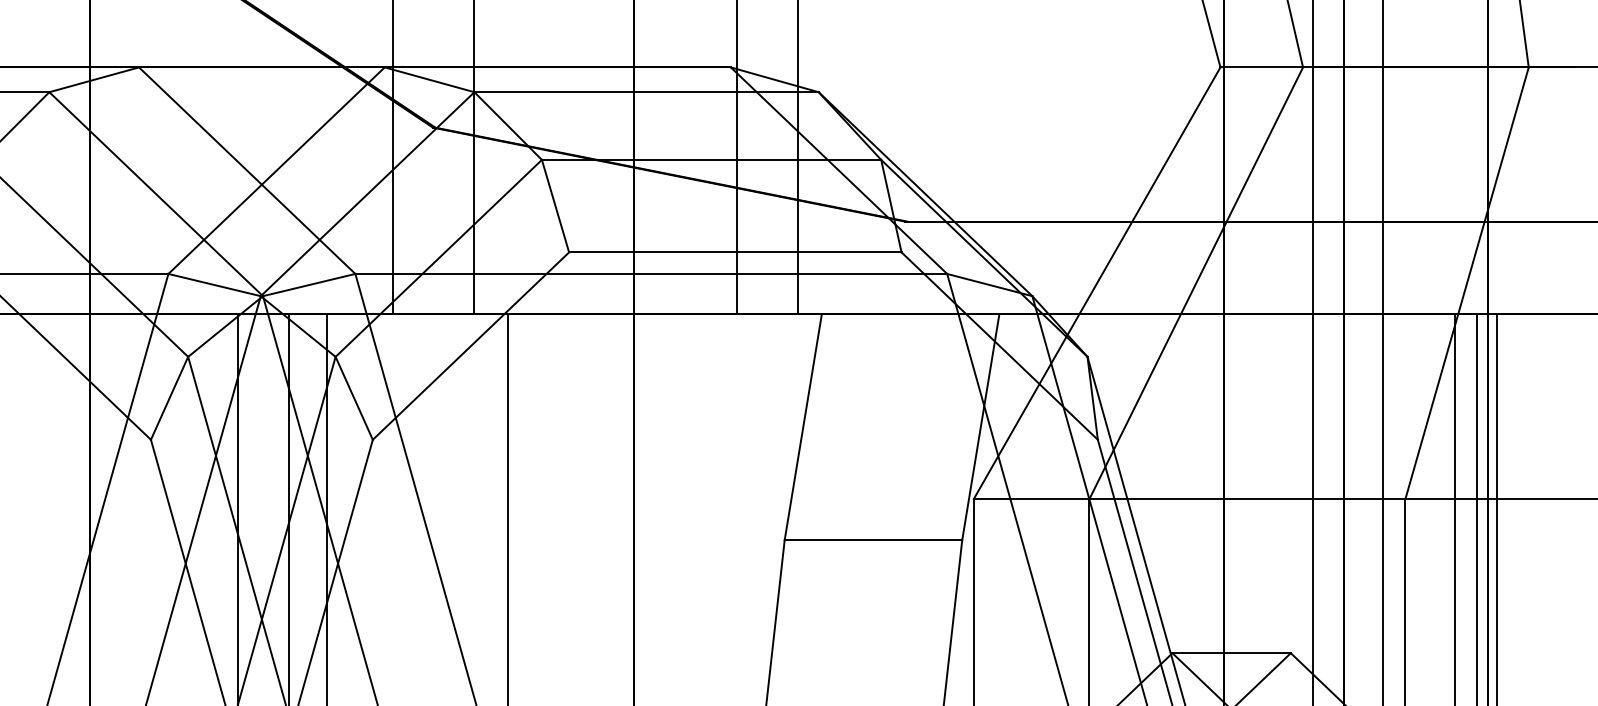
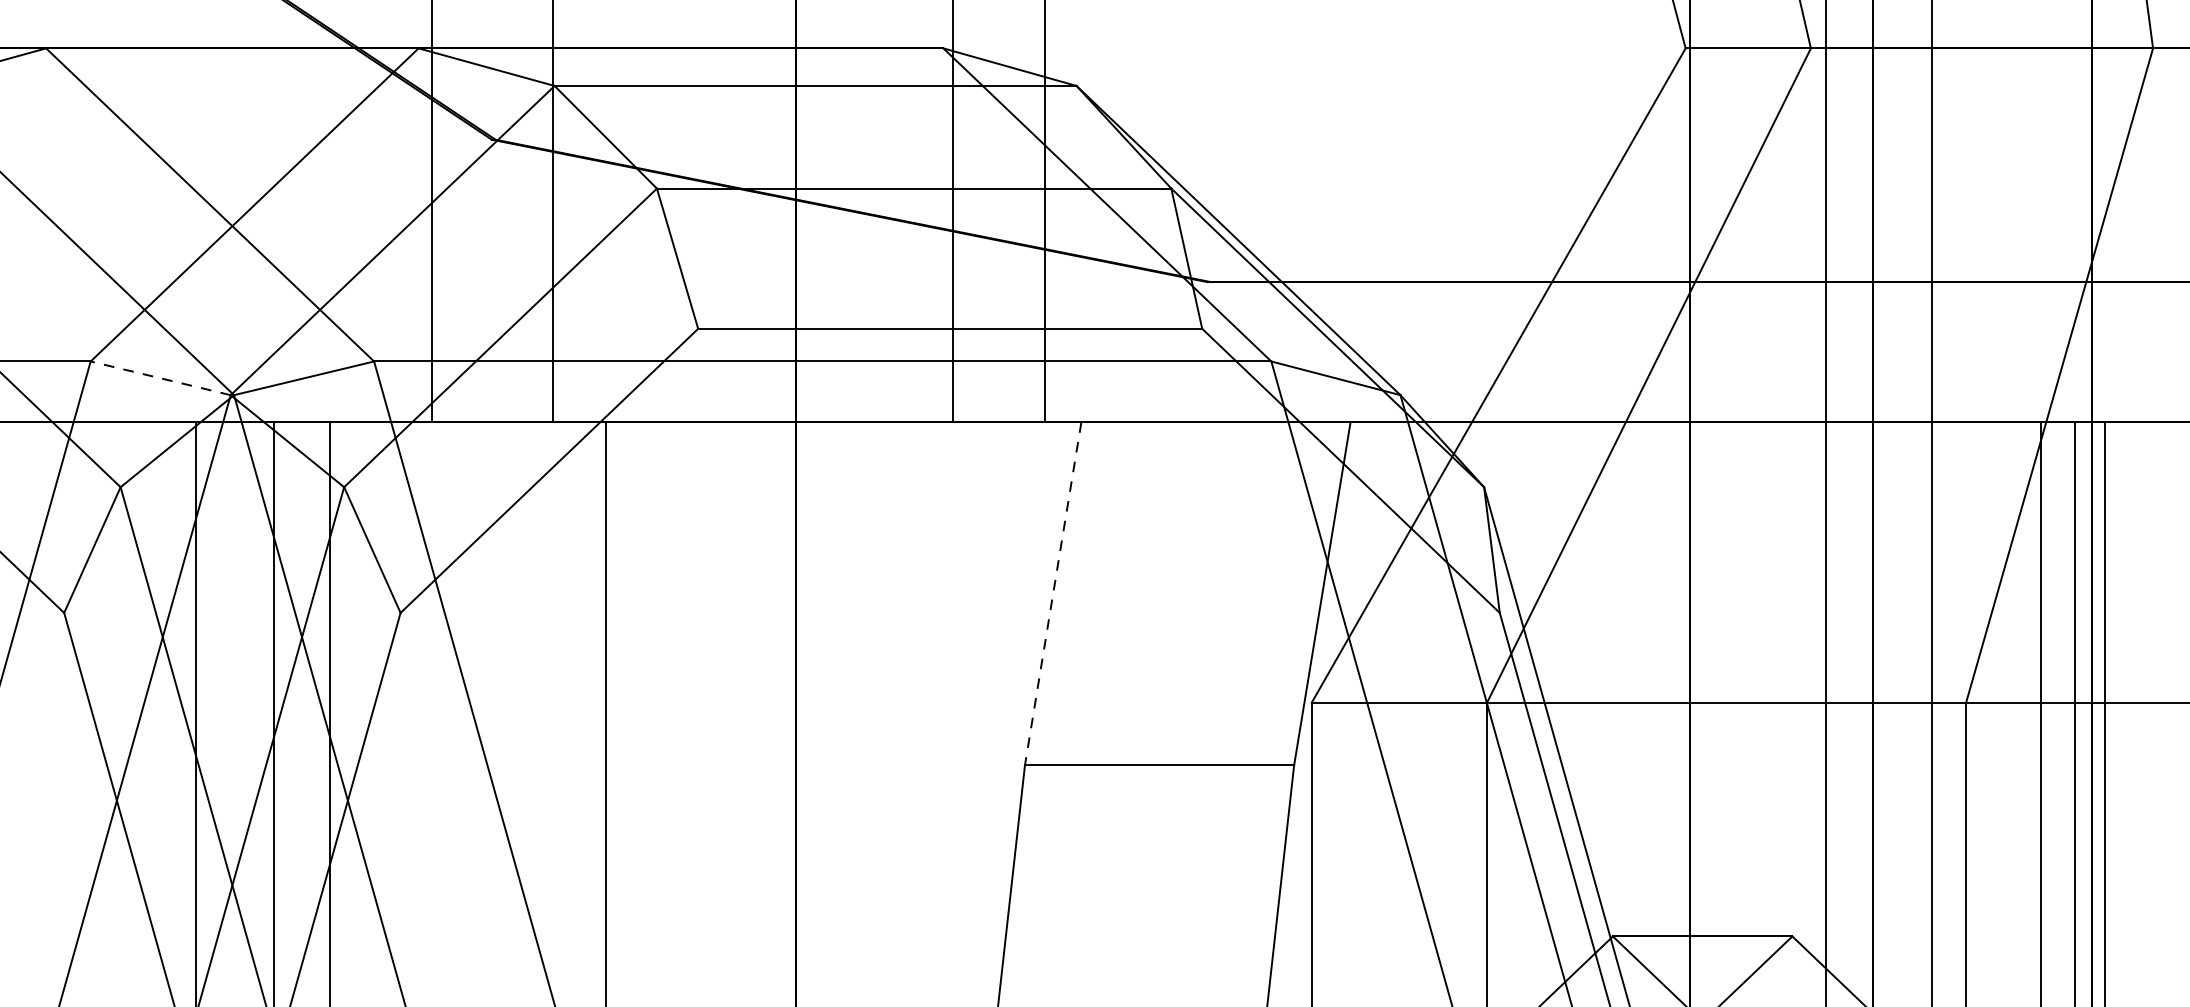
line: (214, 285) -> (160, 378), solid -> dashed
line: (803, 427) -> (1053, 594), solid -> dashed

